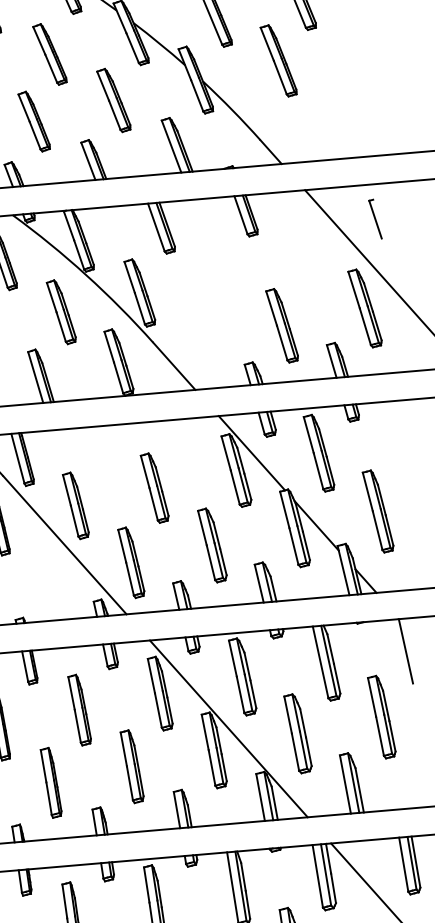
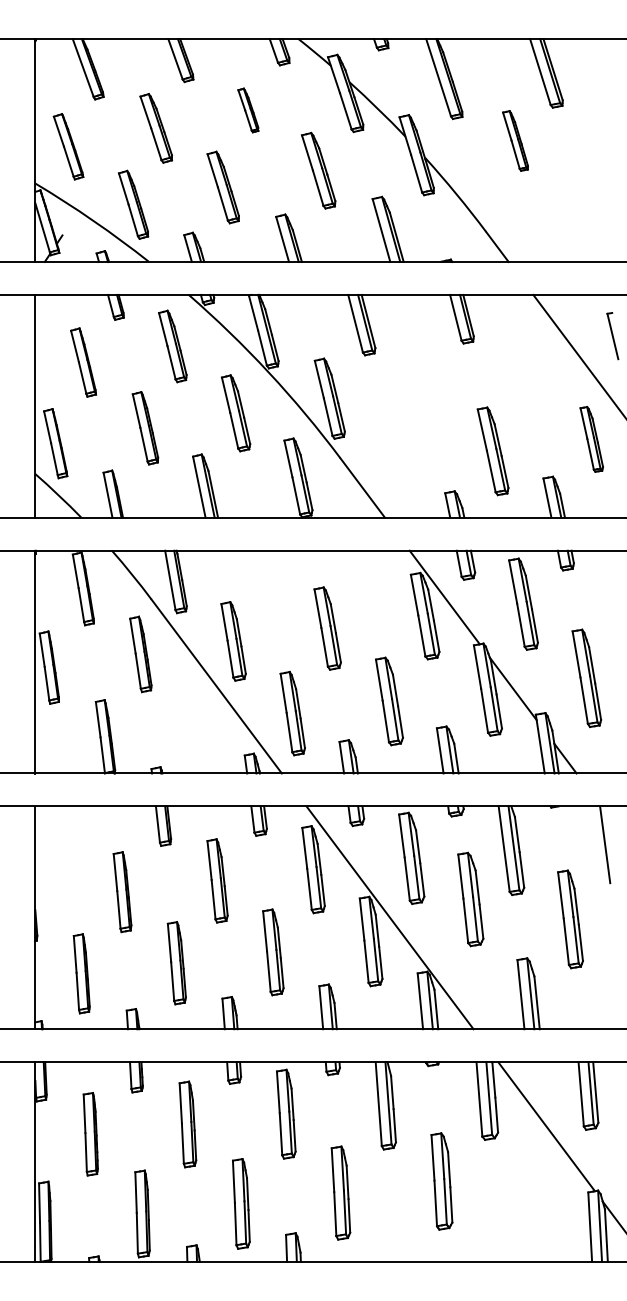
part: (50, 54) -> (248, 110), size x0.6
part: (278, 60) -> (515, 140), size x0.7
part: (364, 308) -> (591, 439), size x0.7
part: (297, 733) -> (470, 899), moved

